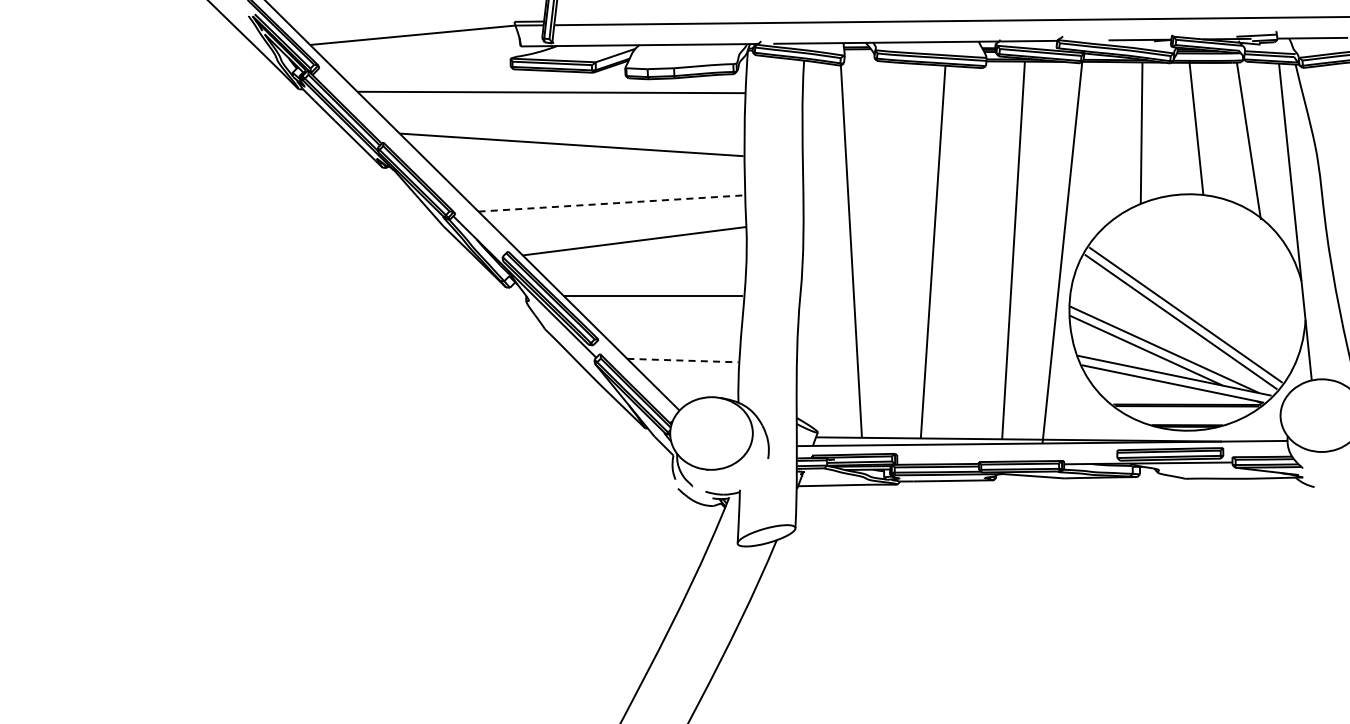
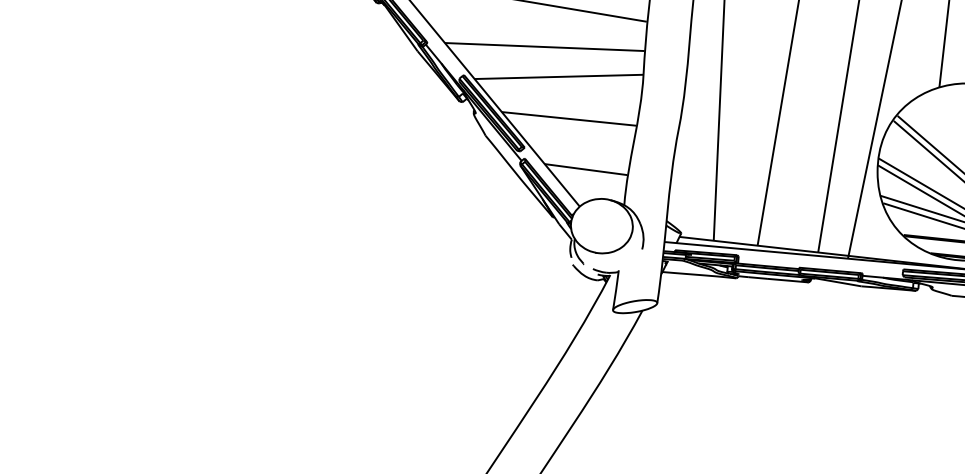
line: (612, 203) -> (545, 47), dashed -> solid
line: (682, 360) -> (585, 169), dashed -> solid

